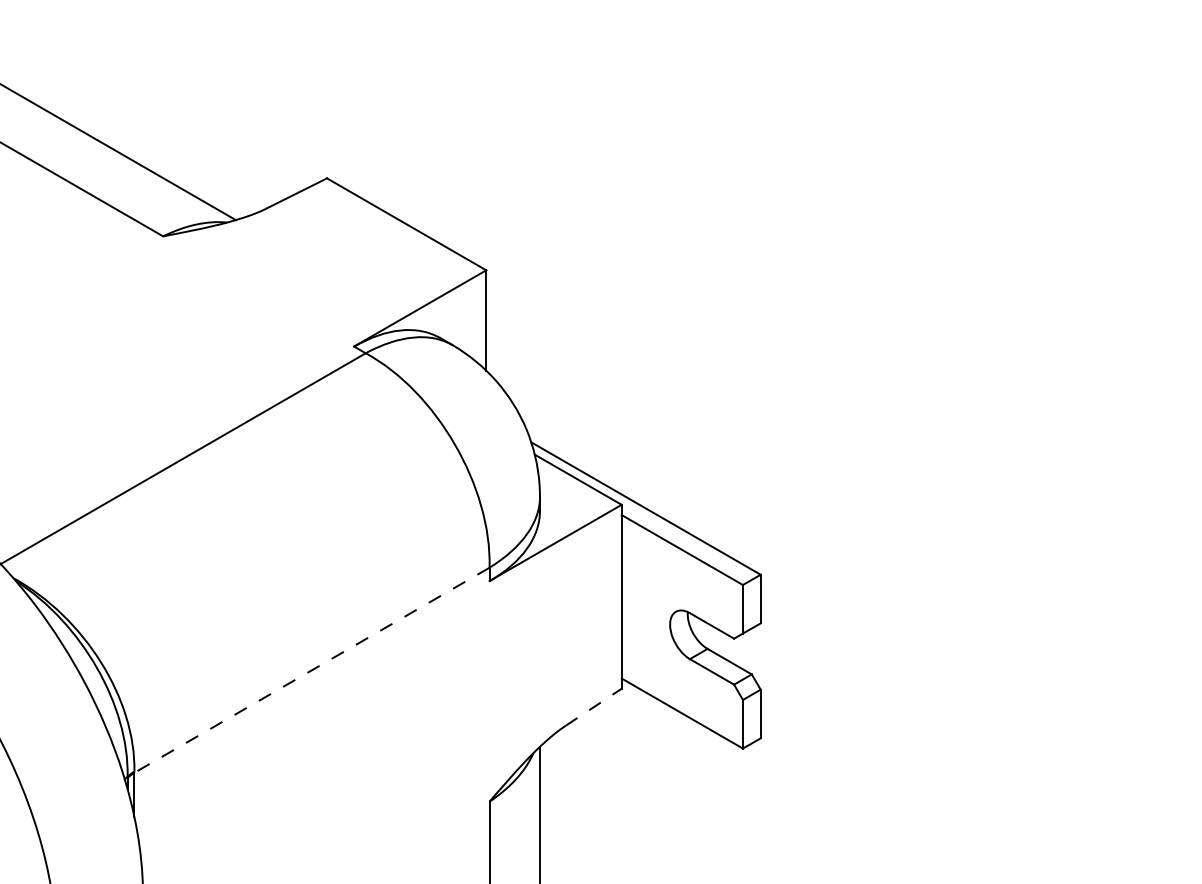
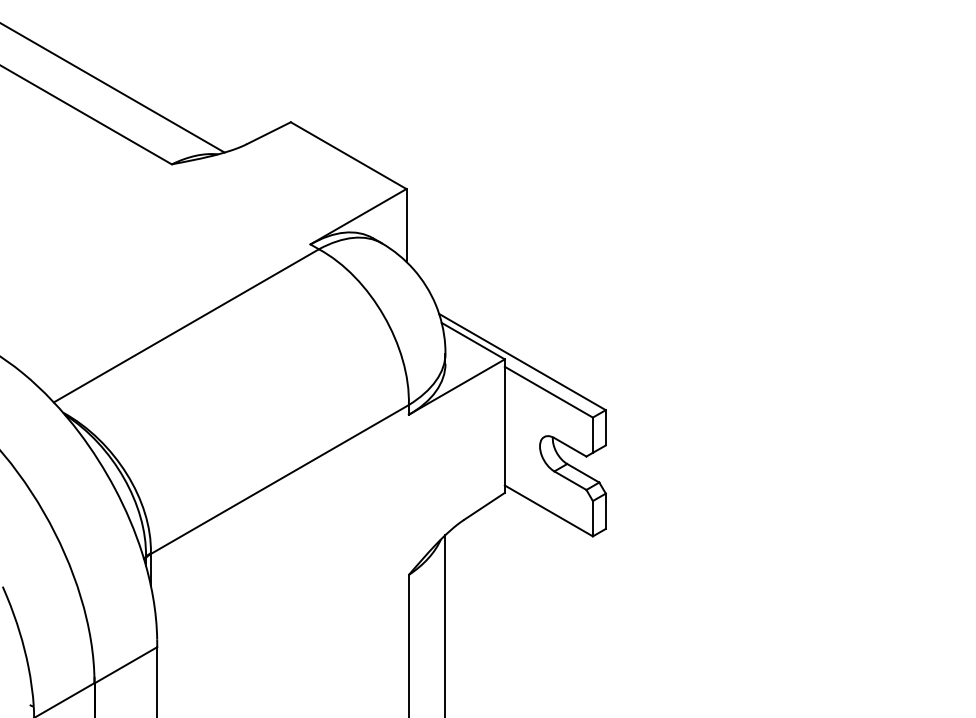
line: (311, 670) -> (279, 479), dashed -> solid
line: (593, 707) -> (484, 506), dashed -> solid

